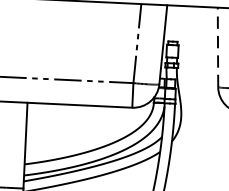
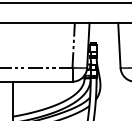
line: (218, 45) -> (119, 44), dashed -> solid

